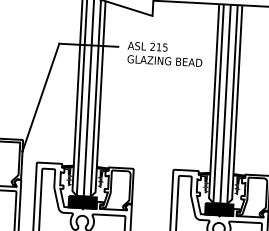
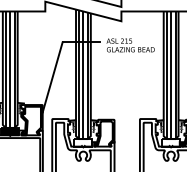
fill: (82, 201) -> (82, 142), removed
fill: (219, 208) -> (170, 142), removed

